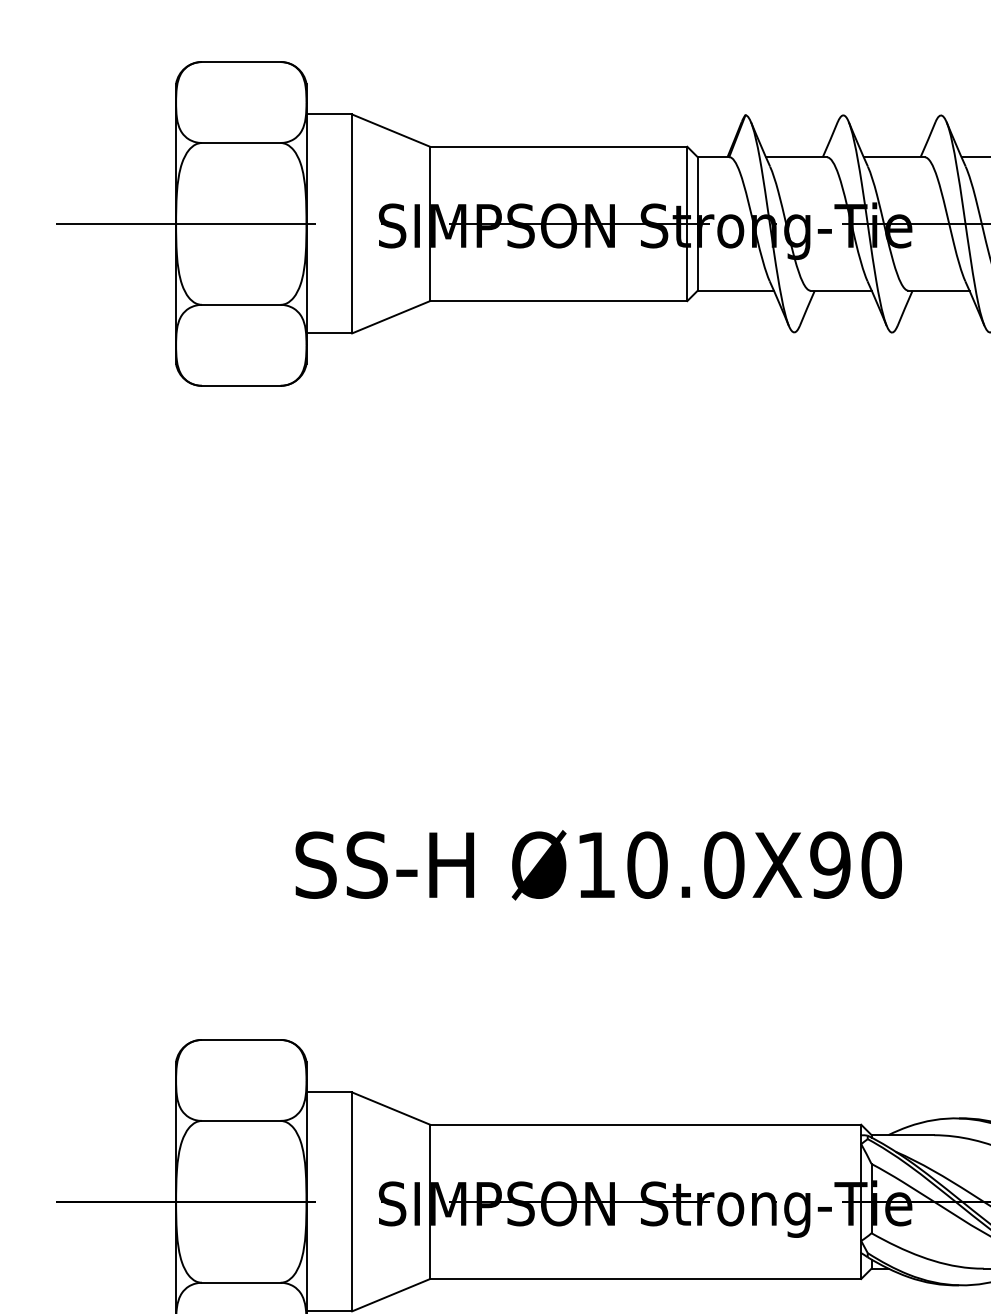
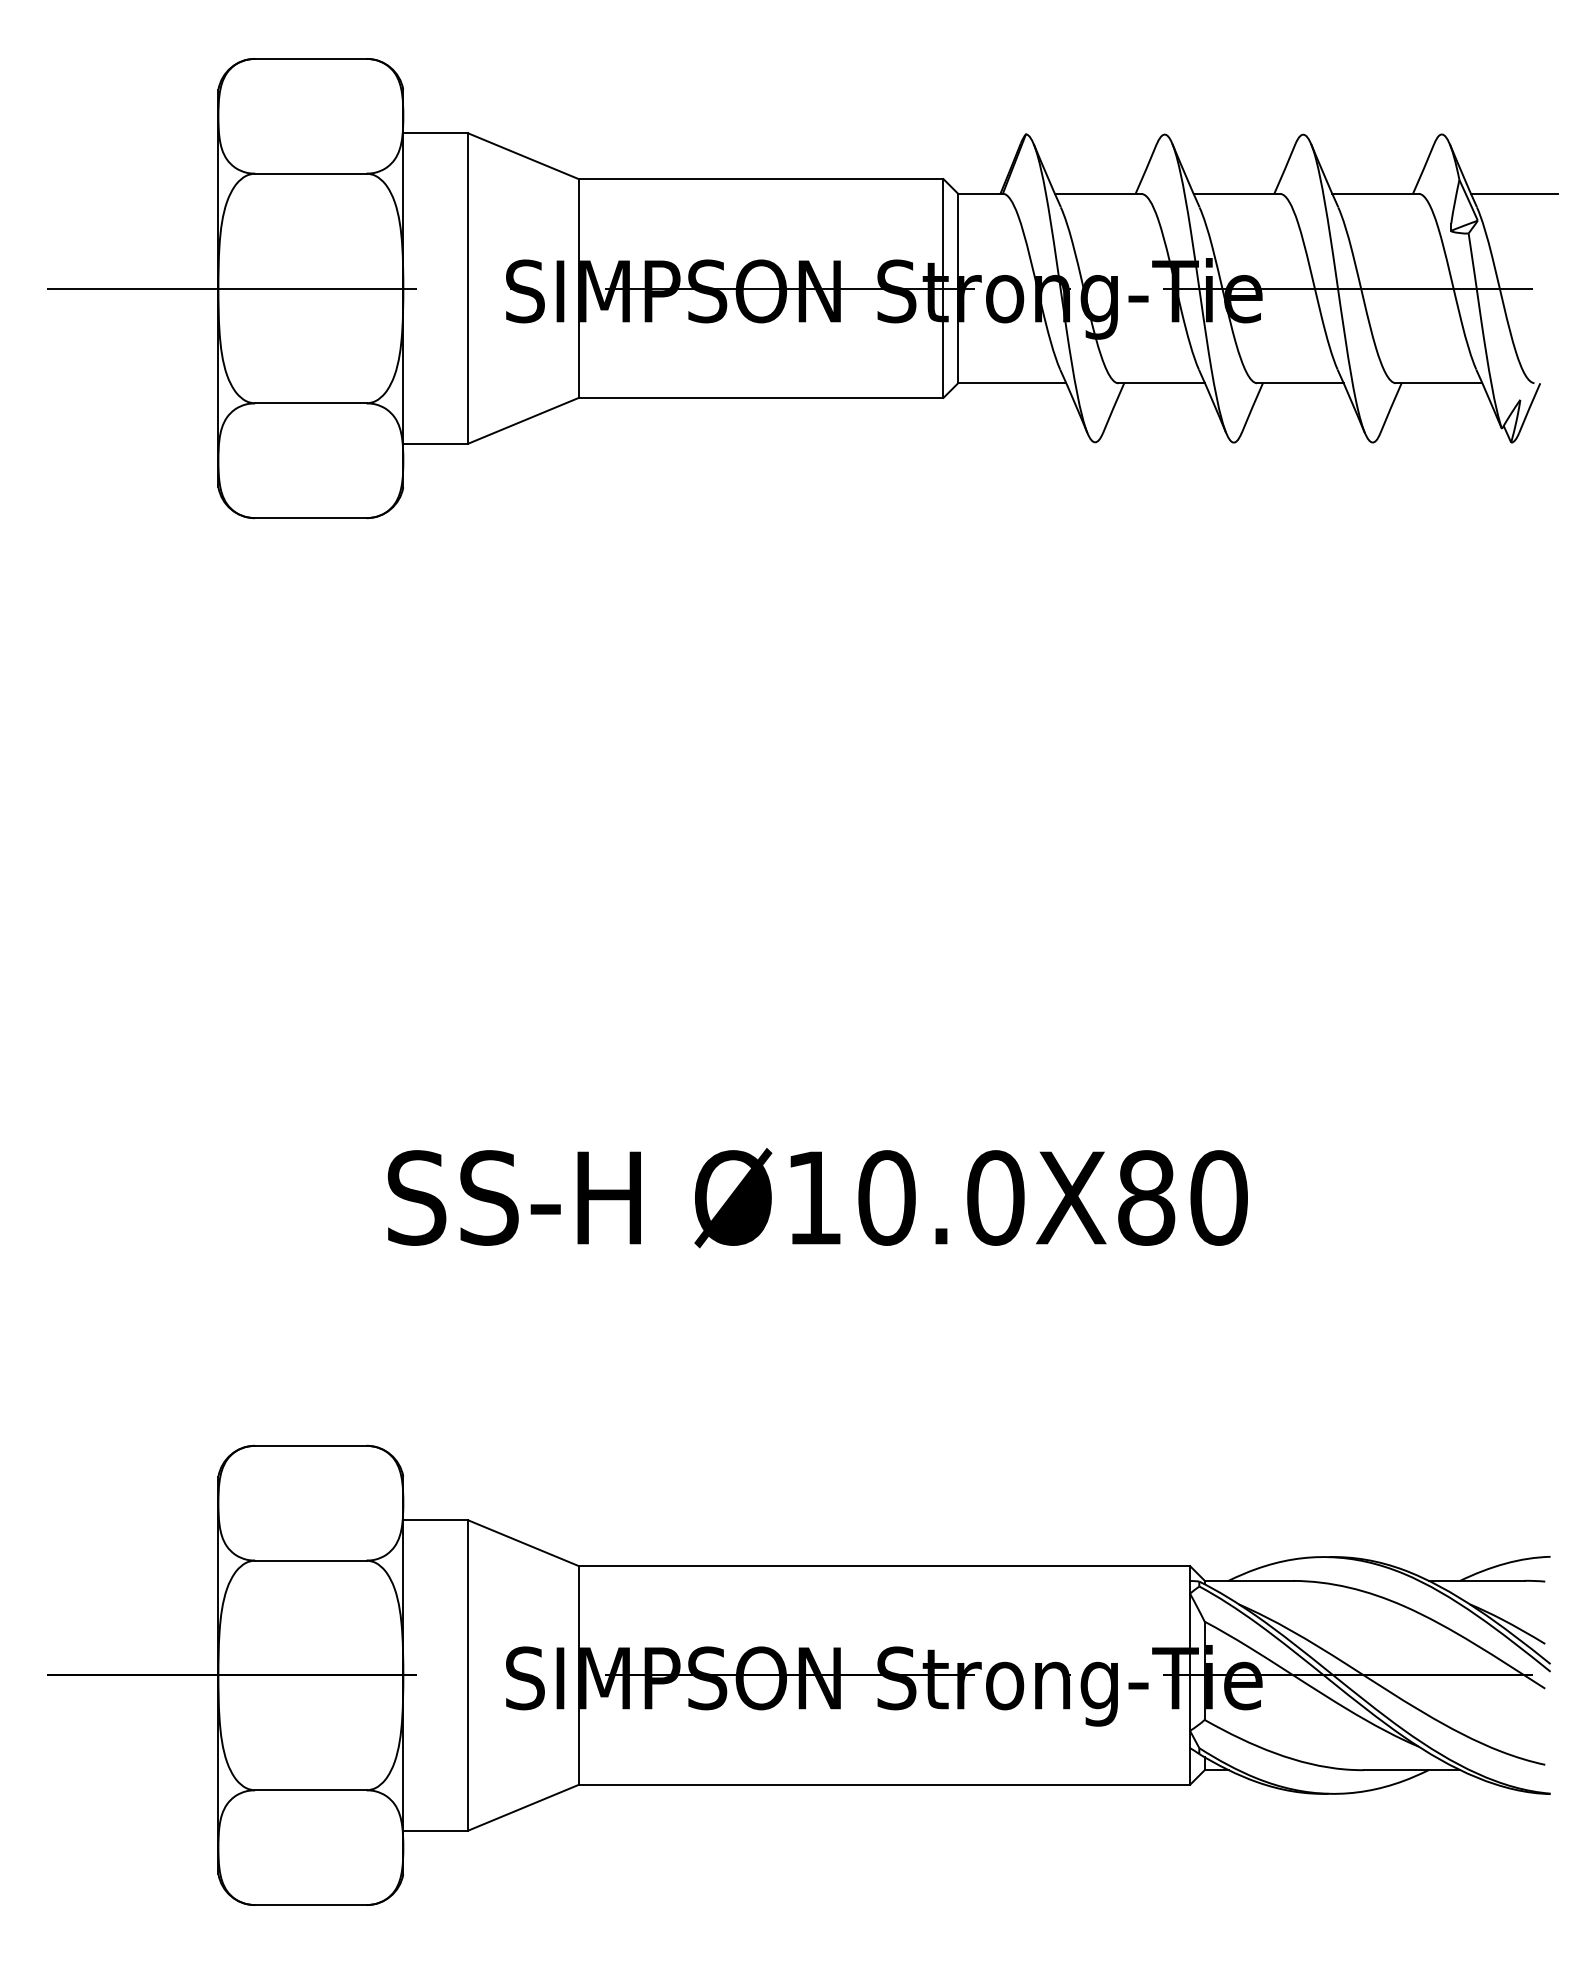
text: (830, 864) -> (1146, 1197), Ø10.0X90 -> Ø10.0X80

